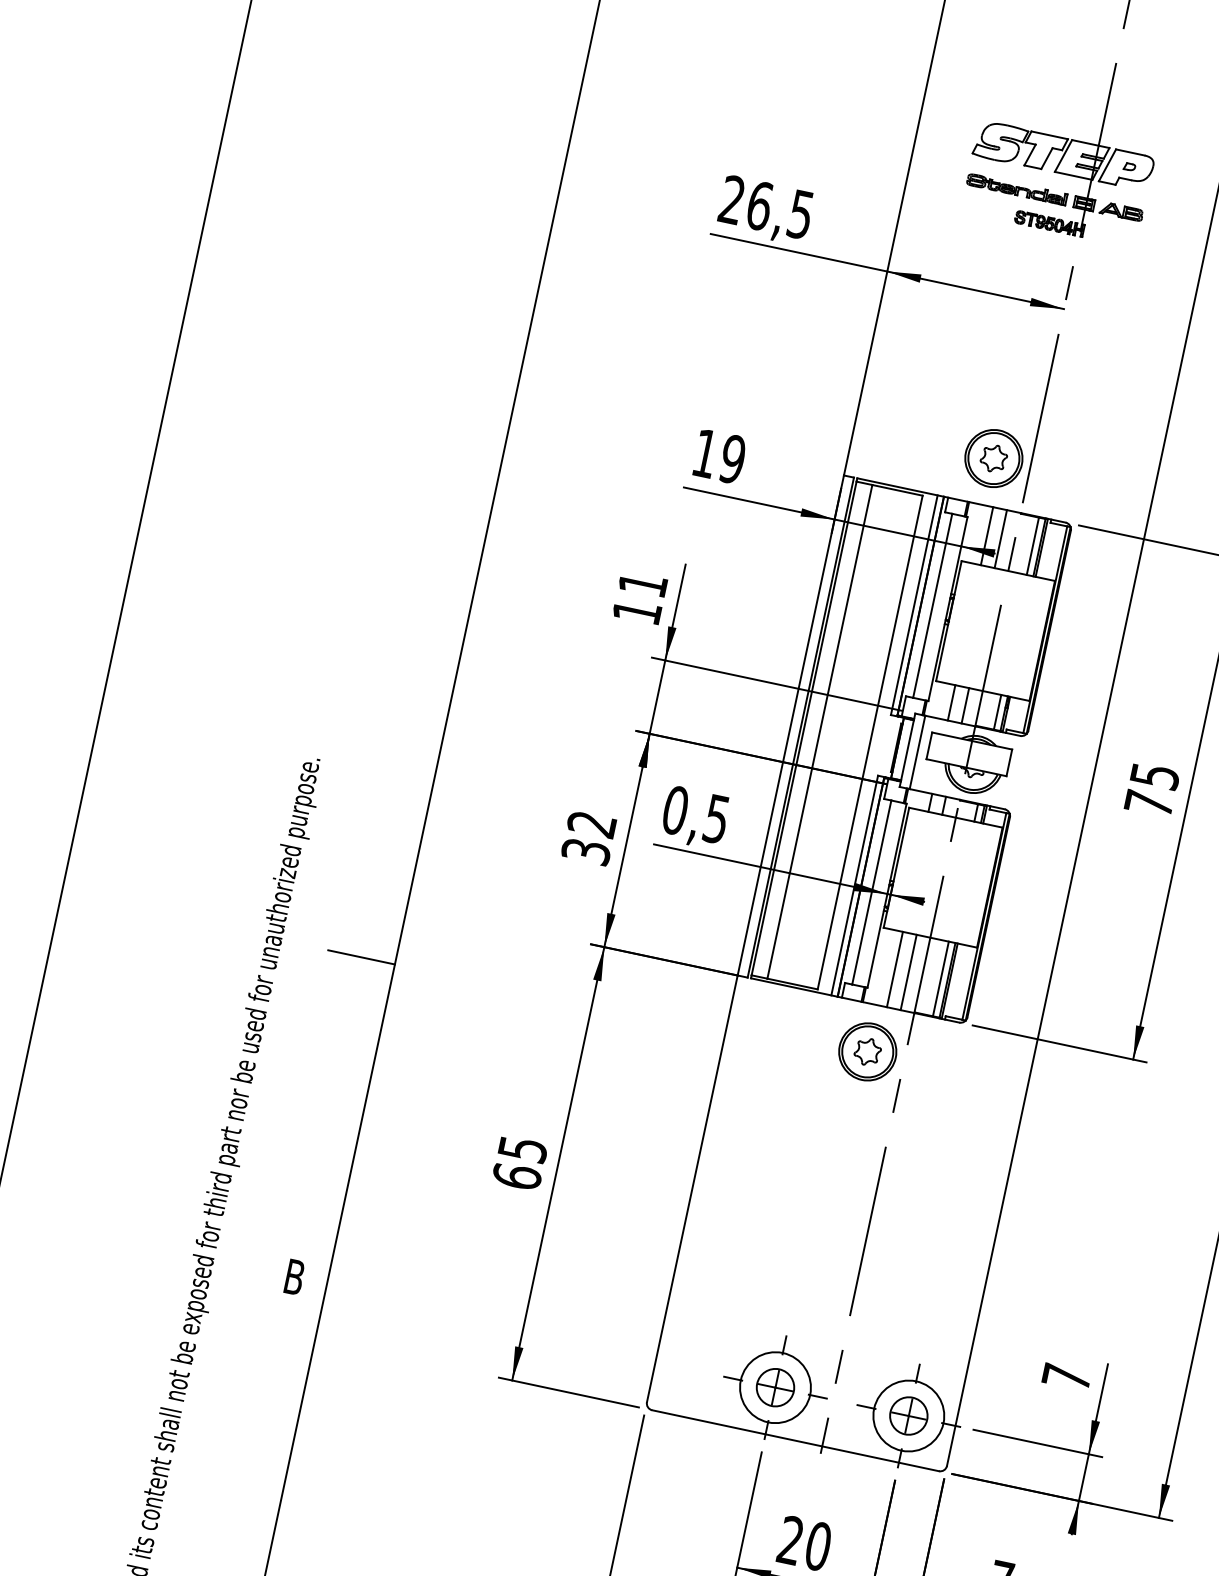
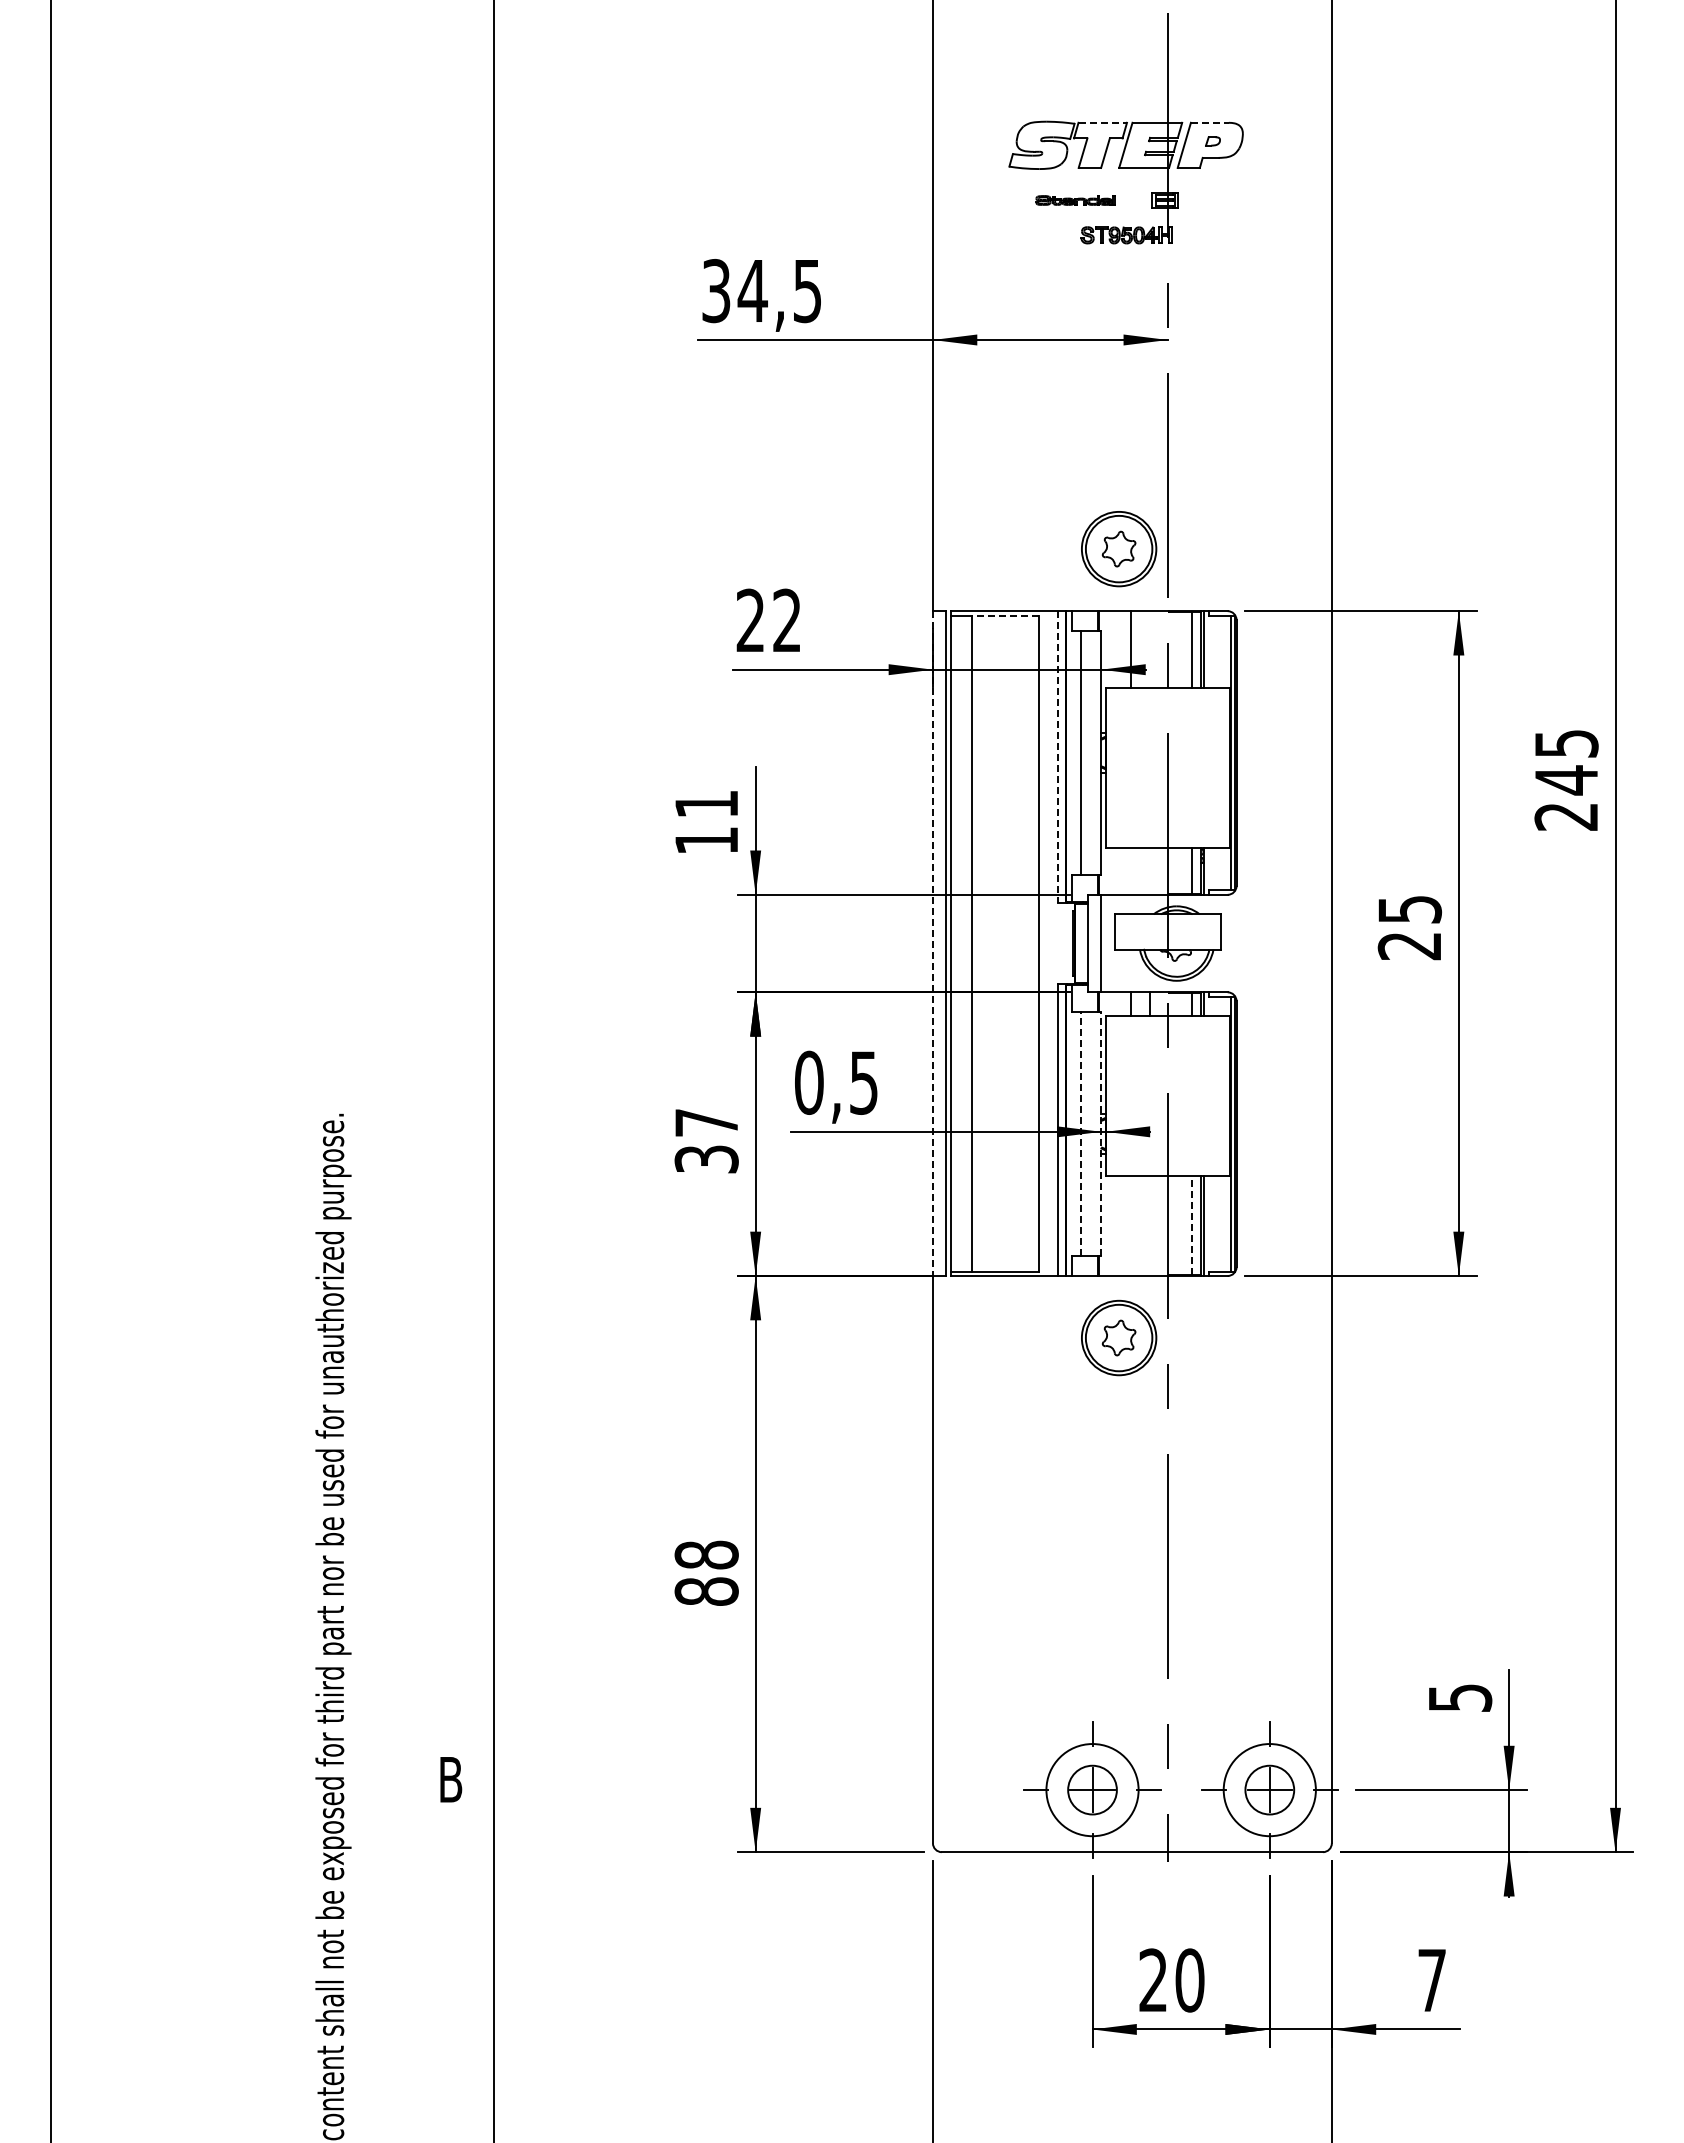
line: (1050, 135) -> (1103, 122), solid -> dashed
line: (1130, 152) -> (1209, 122), solid -> dashed
part: (1016, 189) -> (1075, 200), size x0.6
text: (745, 203) -> (734, 291), 26,5 -> 34,5
part: (1121, 211) -> (1214, 200), removed
text: (718, 456) -> (768, 620), 19 -> 22
line: (897, 490) -> (1004, 615), solid -> dashed
line: (1000, 538) -> (1149, 649), removed
line: (914, 605) -> (1057, 757), solid -> dashed
line: (951, 702) -> (1131, 870), removed
line: (965, 705) -> (1149, 870), removed
line: (790, 726) -> (932, 944), solid -> dashed
text: (1148, 803) -> (1408, 946), 75 -> 25
text: (591, 823) -> (705, 1122), 32 -> 37
line: (872, 892) -> (1081, 1133), solid -> dashed
line: (887, 895) -> (1101, 1133), solid -> dashed
line: (361, 957) -> (449, 1354), removed
line: (895, 969) -> (1131, 1225), removed
line: (908, 972) -> (1149, 1225), removed
line: (940, 979) -> (1192, 1225), solid -> dashed
text: (519, 1162) -> (706, 1572), 65 -> 88
text: (1067, 1376) -> (1460, 1697), 7 -> 5

